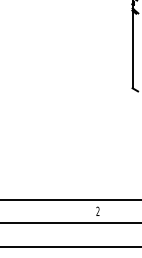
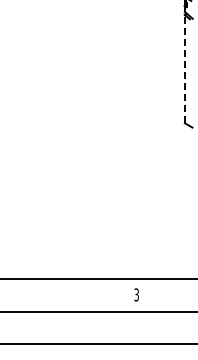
line: (132, 49) -> (184, 68), solid -> dashed
text: (97, 211) -> (136, 294), 2 -> 3

